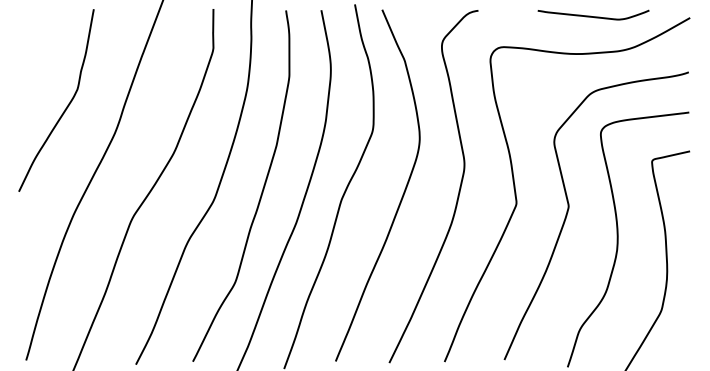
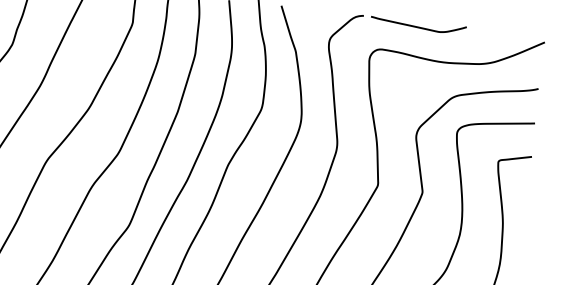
curve: (593, 16) -> (418, 26), moved

